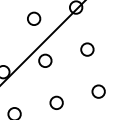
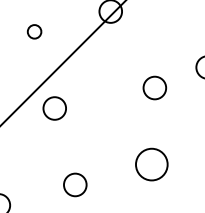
circle: (34, 18) -> (35, 31), size x0.6
circle: (87, 49) -> (155, 87), moved
circle: (98, 91) -> (151, 164), size x1.4

